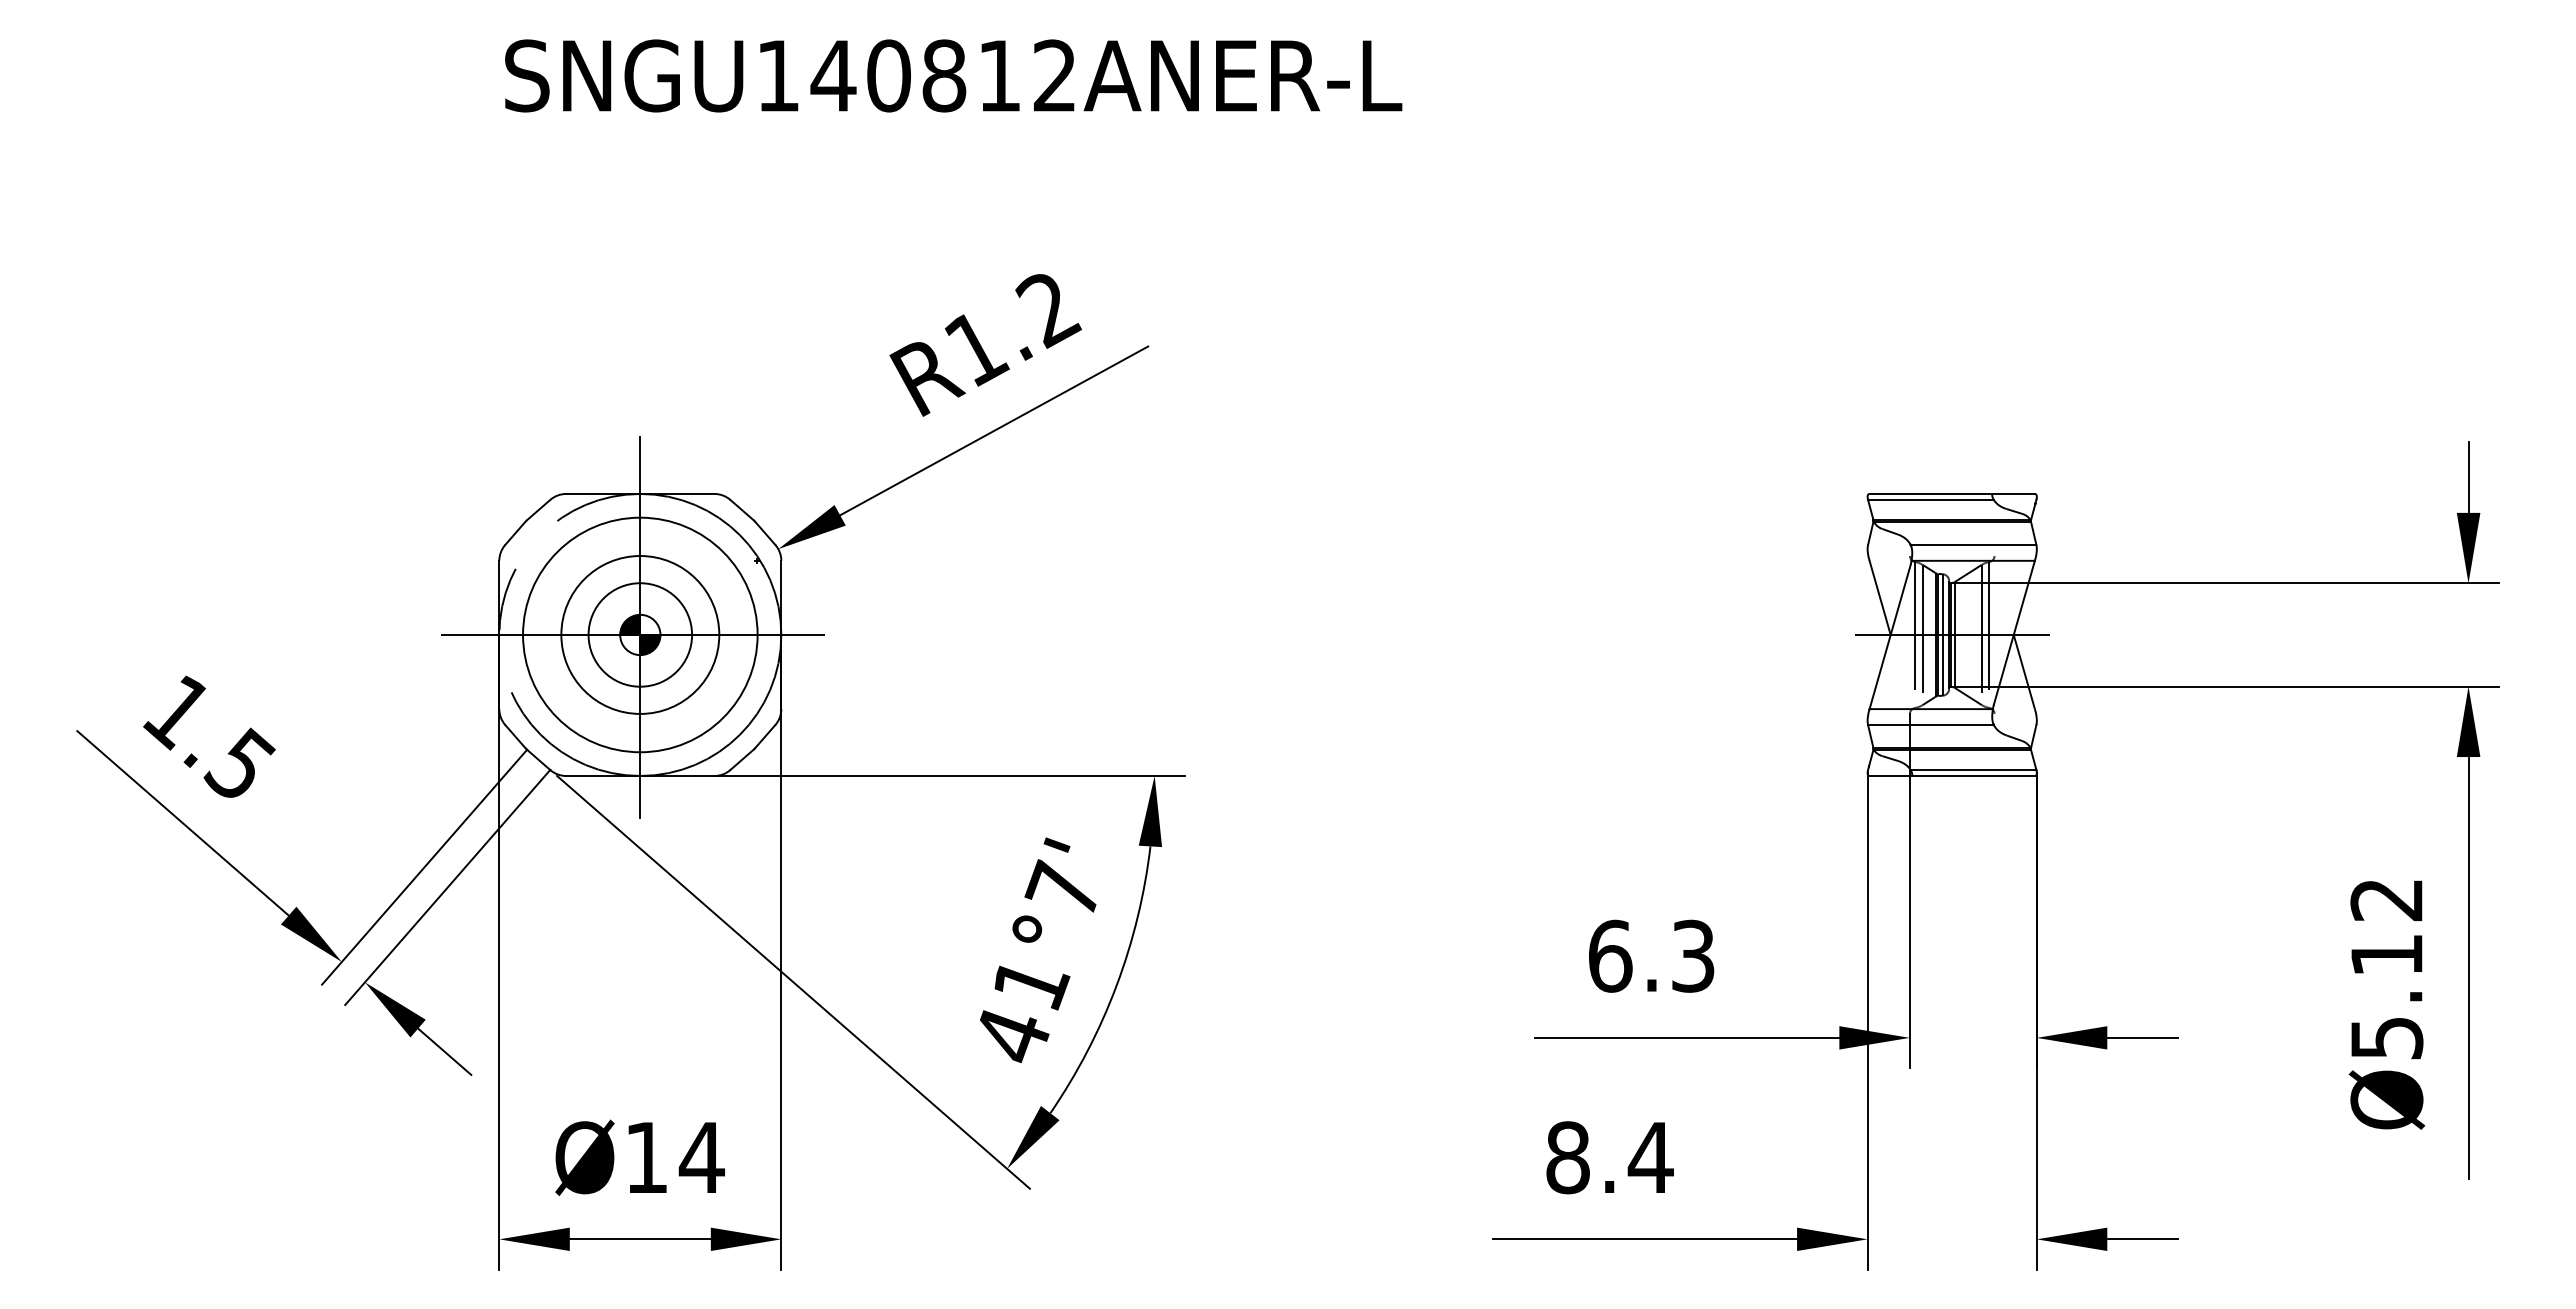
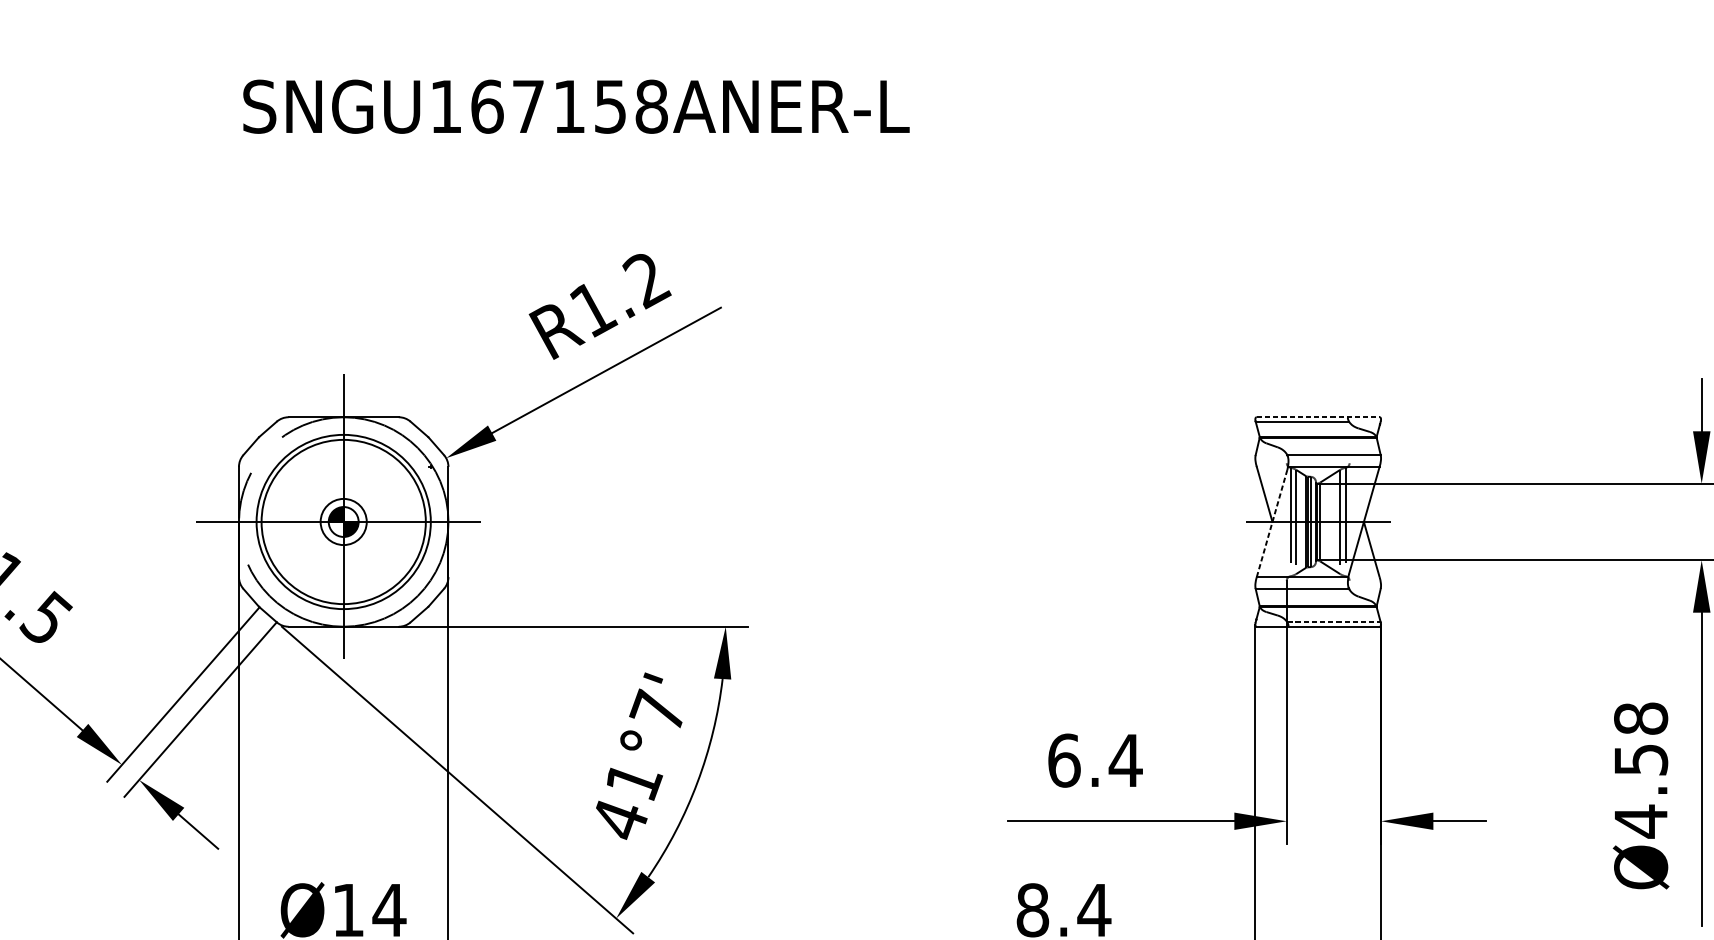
text: (943, 75) -> (568, 106), SNGU140812ANER-L -> SNGU167158ANER-L
line: (1952, 493) -> (1318, 416), solid -> dashed
circle: (640, 634) -> (343, 521), size x0.6
circle: (640, 634) -> (343, 521), size x1.4
line: (1890, 637) -> (1272, 523), solid -> dashed
line: (1973, 770) -> (1333, 622), solid -> dashed
text: (1693, 955) -> (1126, 760), 6.3 -> 6.4
text: (2386, 969) -> (1640, 770), Ø5.12 -> Ø4.58

